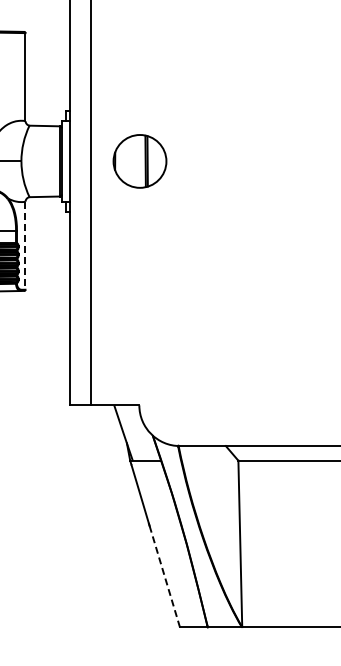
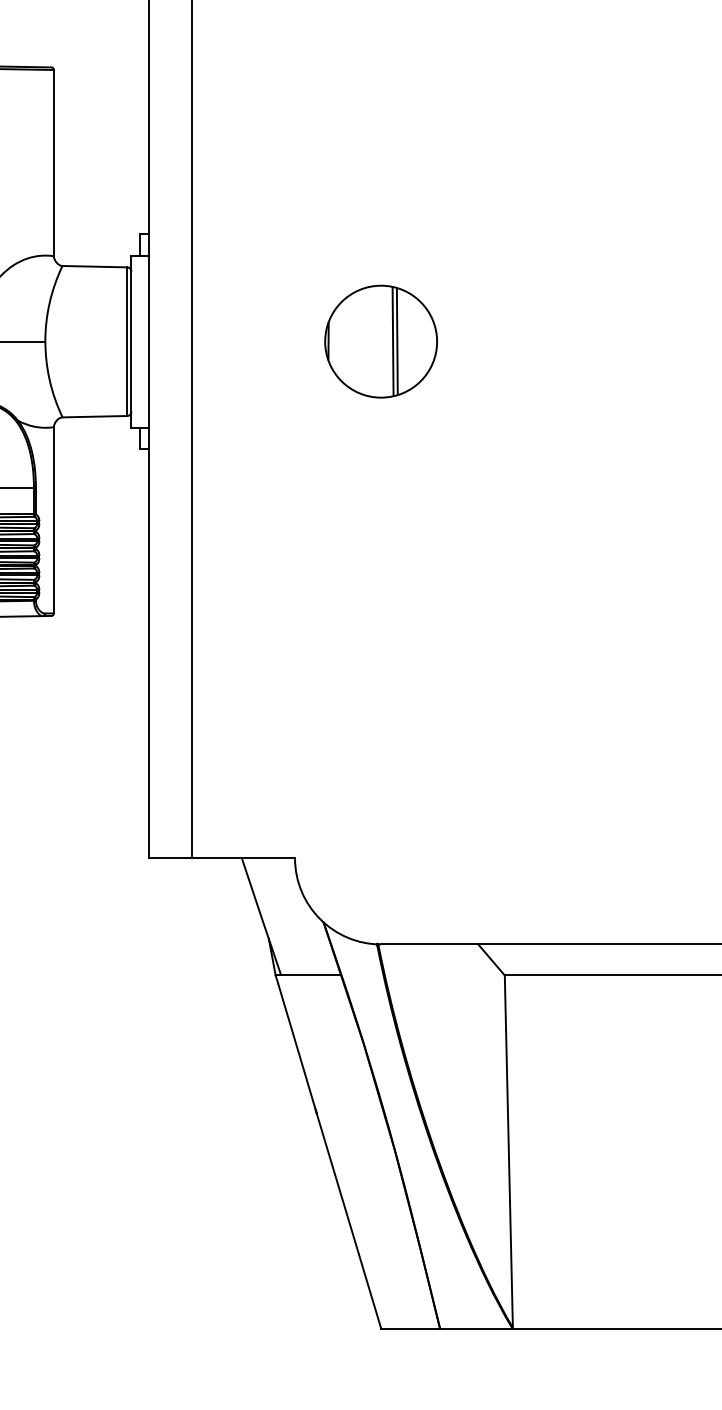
part: (139, 161) -> (380, 341), moved
line: (25, 245) -> (53, 519), dashed -> solid
line: (164, 576) -> (348, 1220), dashed -> solid

